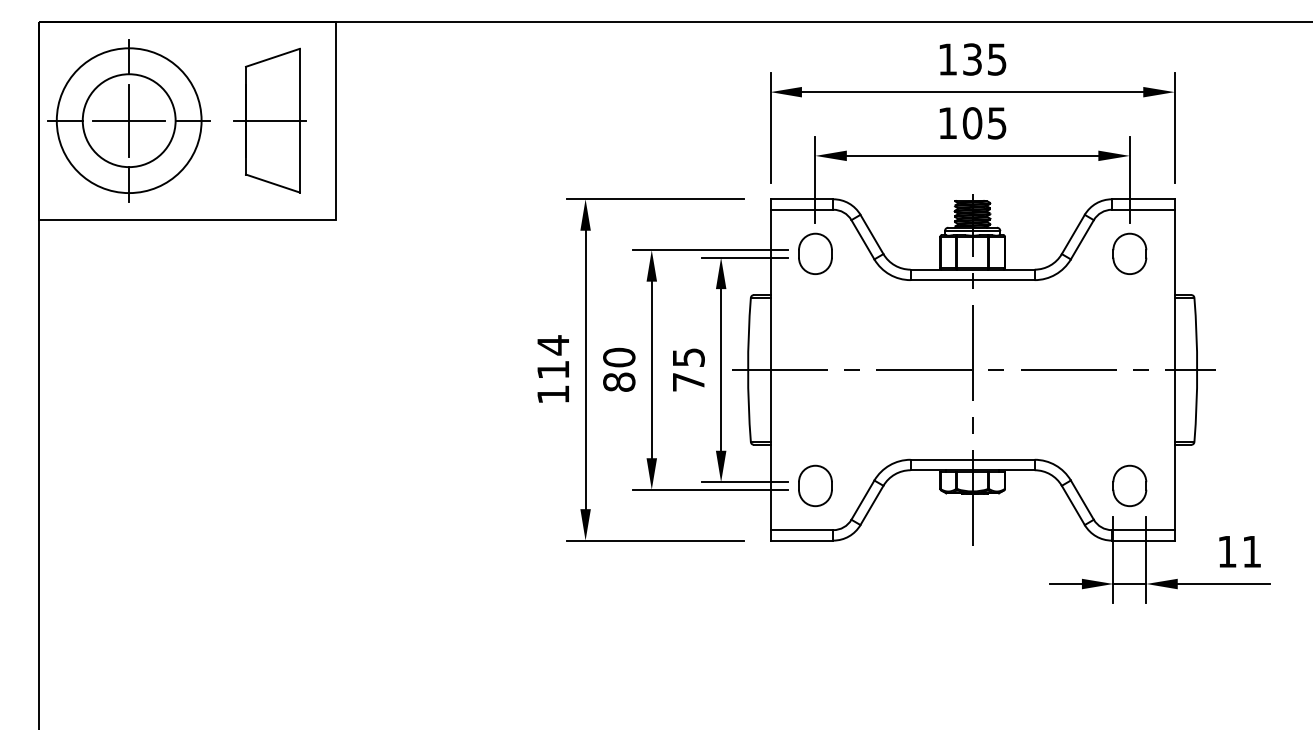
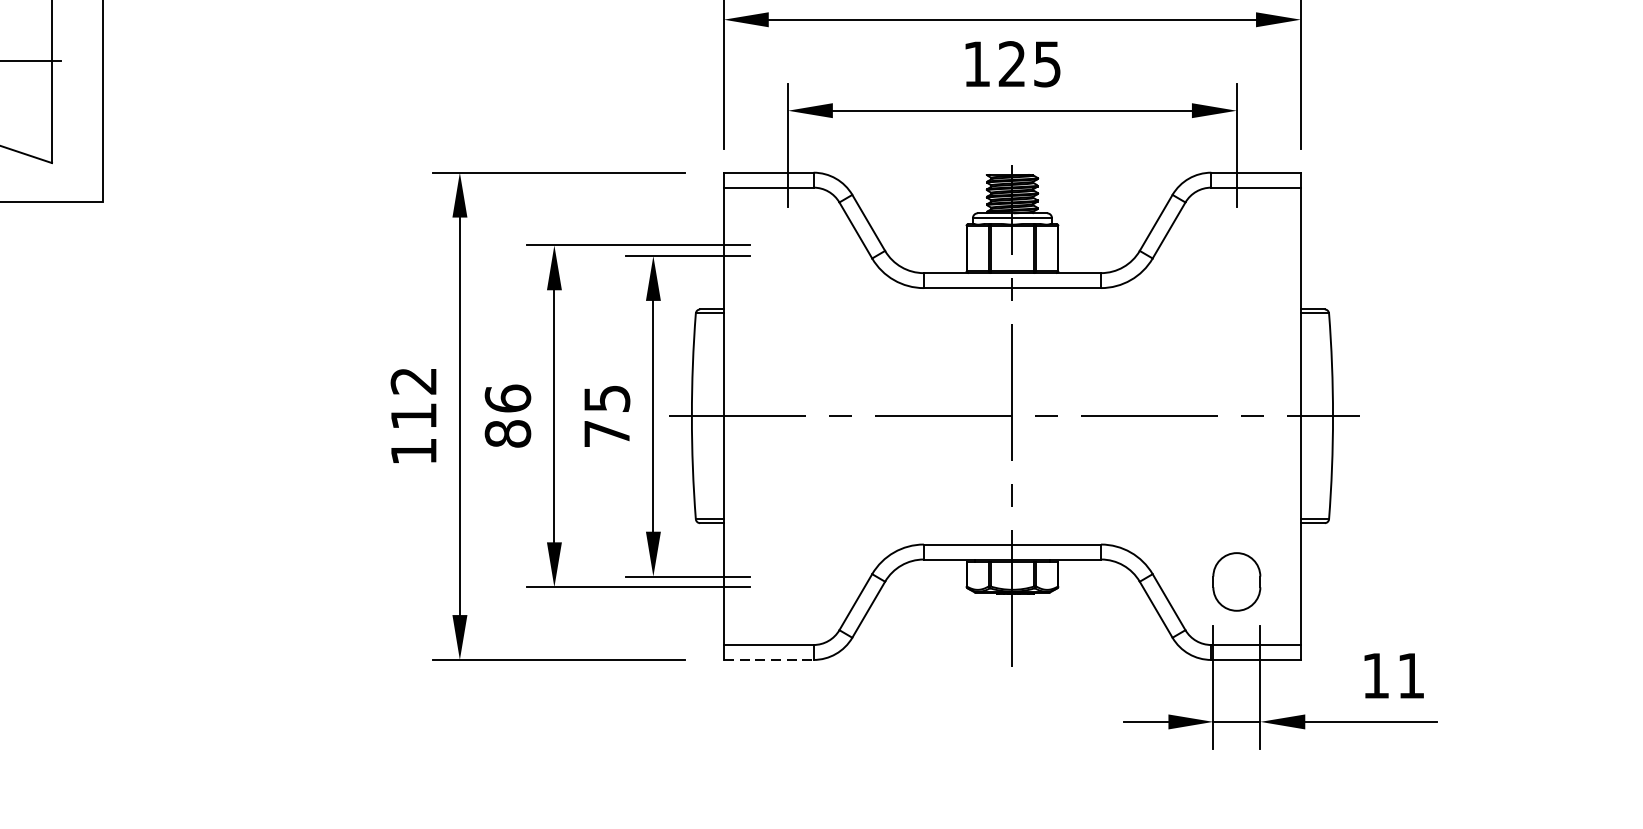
text: (972, 123) -> (1012, 64), 105 -> 125
part: (815, 253) -> (788, 250), removed
part: (1129, 253) -> (1236, 250), removed
text: (552, 345) -> (412, 381), 114 -> 112
text: (619, 357) -> (508, 398), 80 -> 86
part: (815, 485) -> (788, 581), removed
line: (802, 540) -> (769, 659), solid -> dashed

